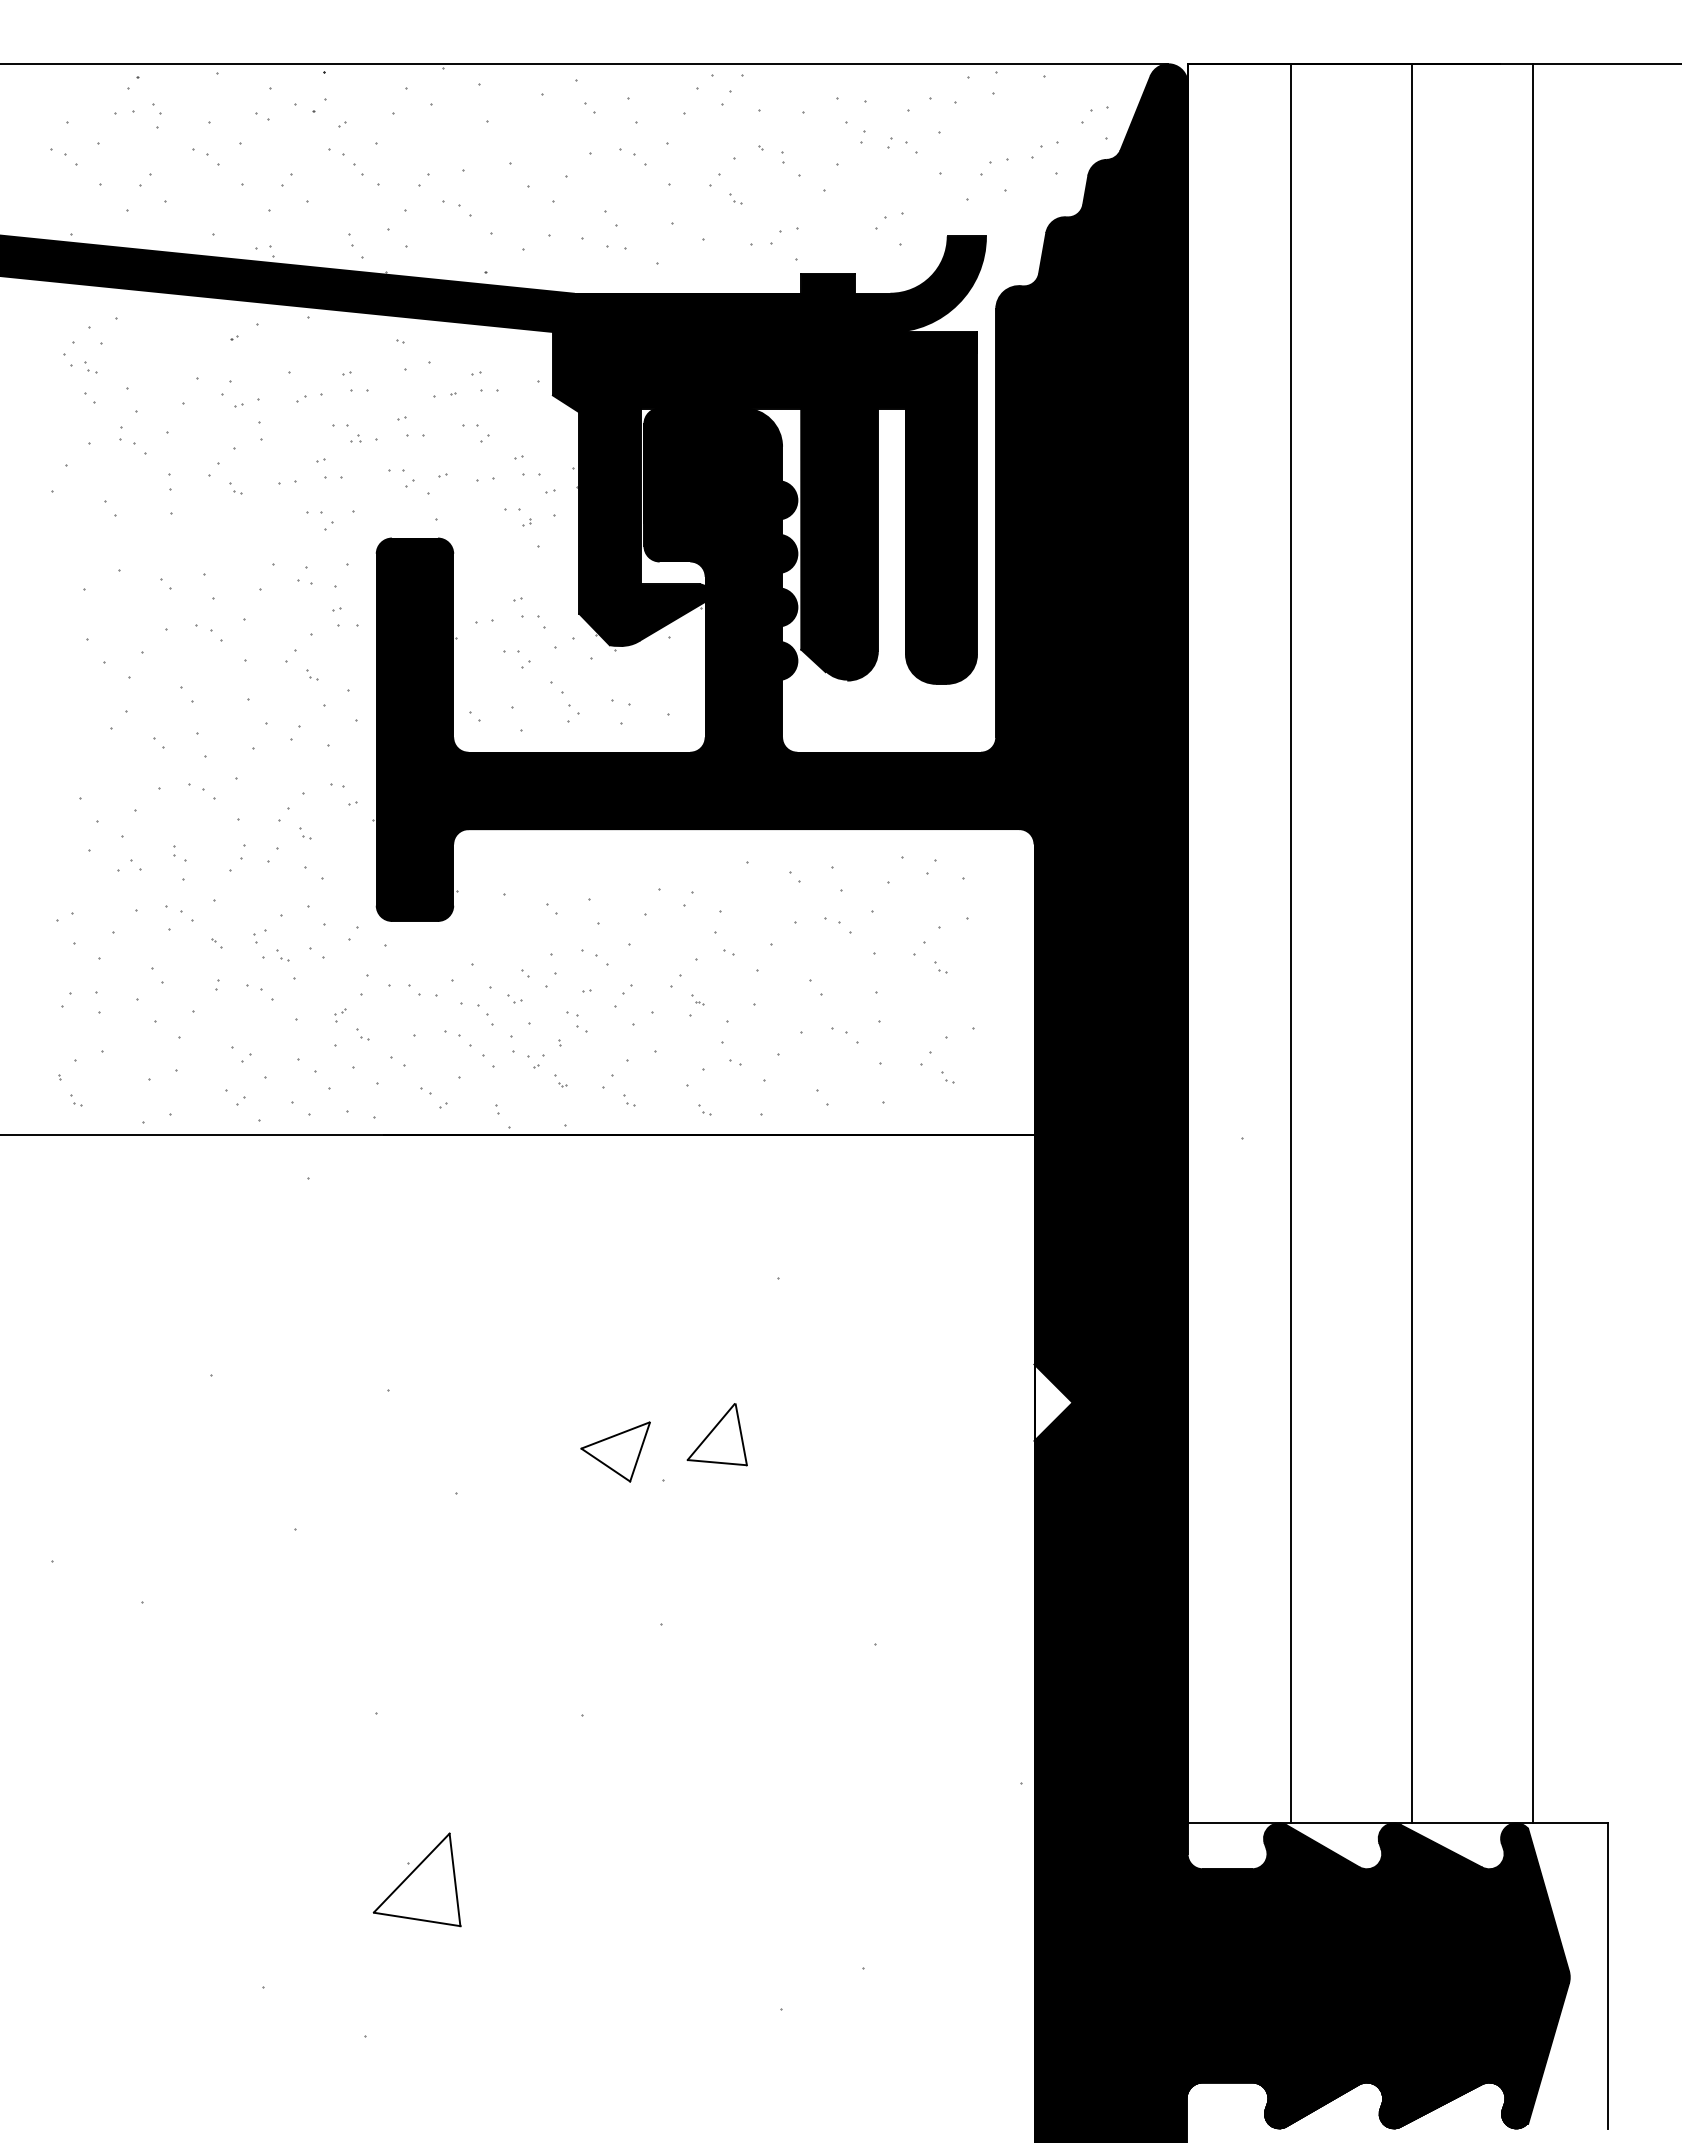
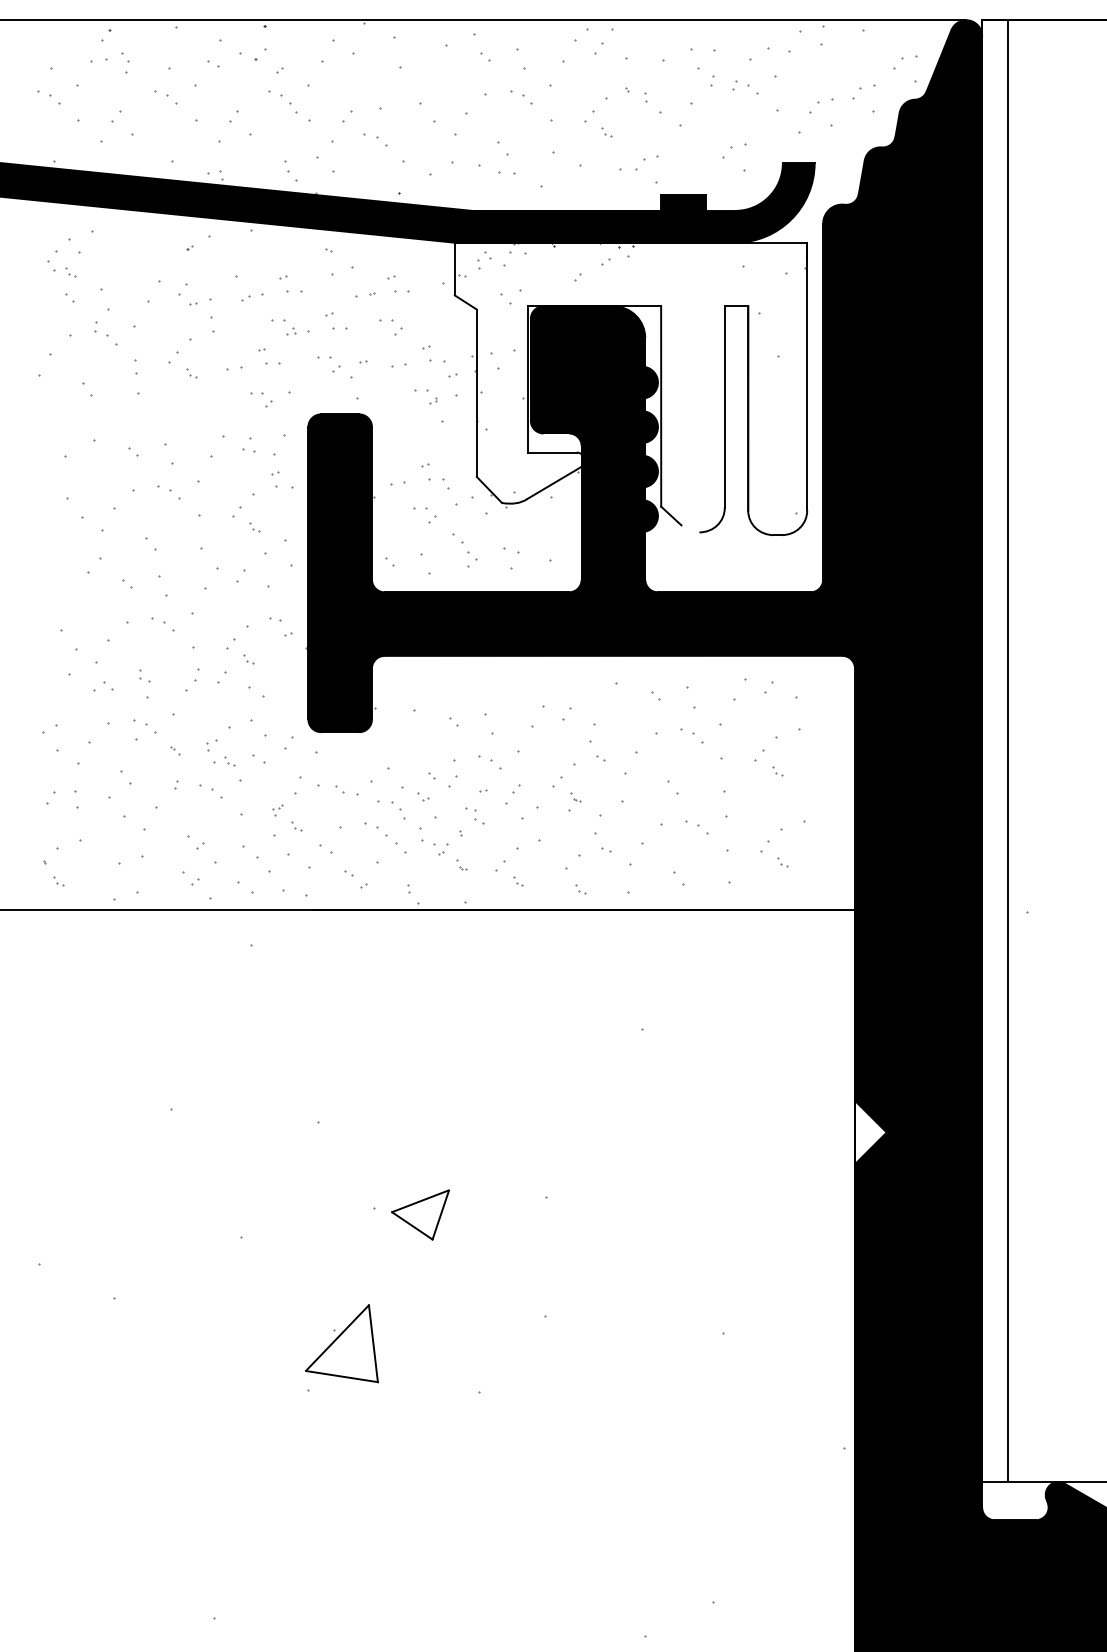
fill: (764, 507) -> (630, 388), removed
line: (1290, 943) -> (1007, 750), moved
part: (716, 1434) -> (590, 1158), removed
part: (615, 1451) -> (420, 1214), moved
part: (416, 1879) -> (341, 1343), moved

